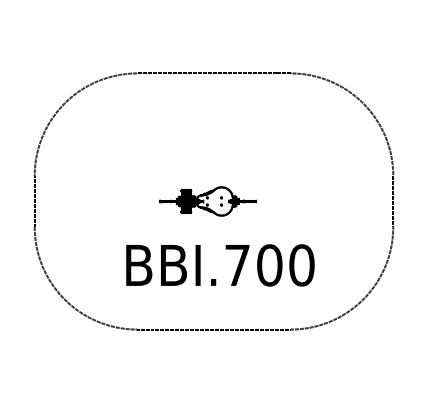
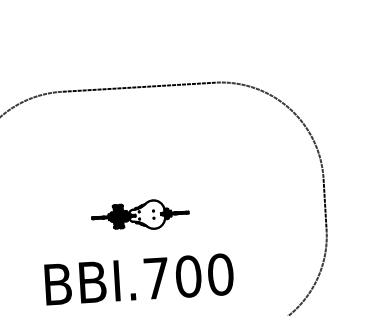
text: (220, 265) -> (139, 279), moved

